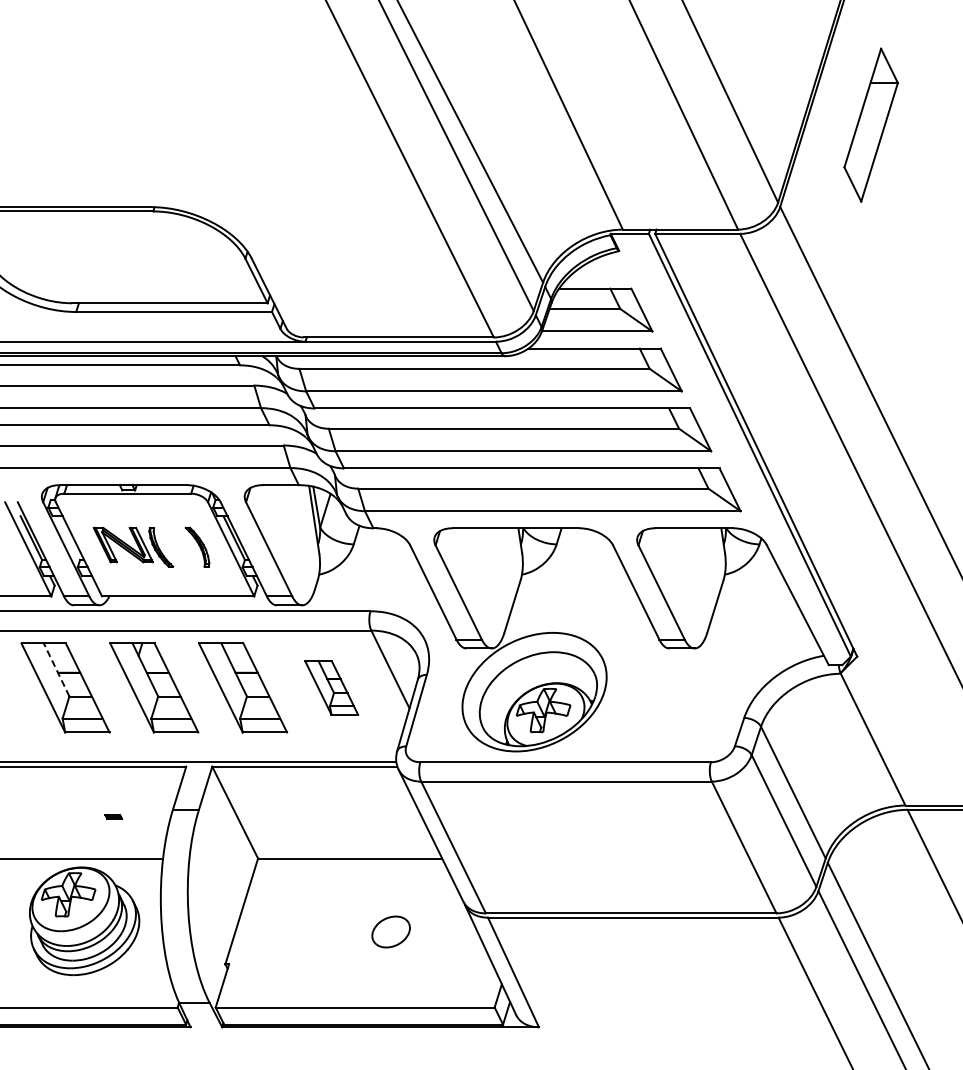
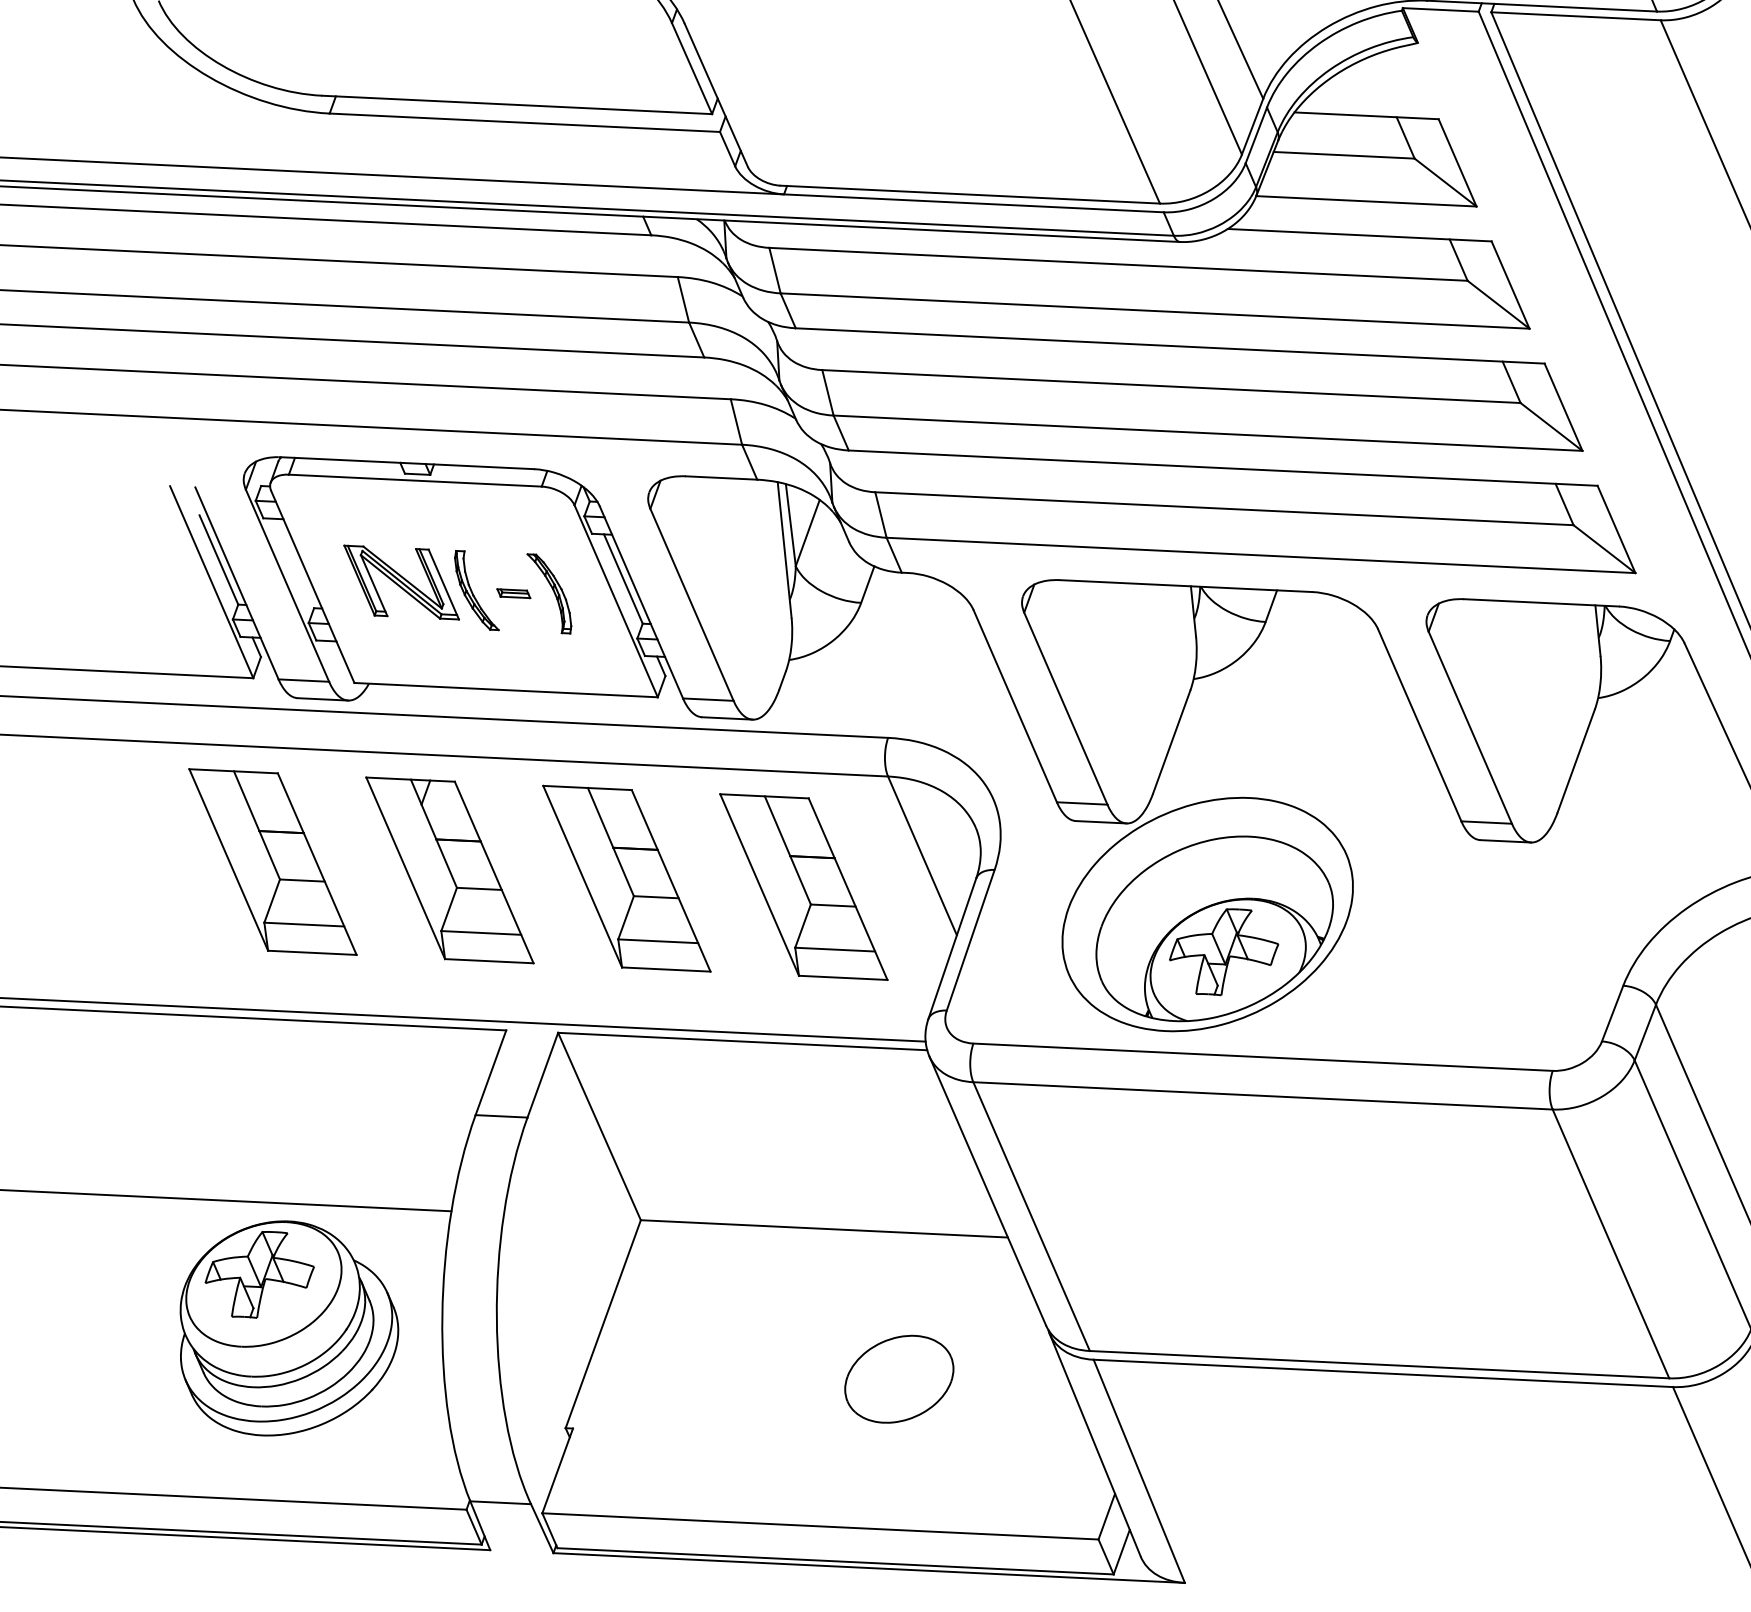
line: (56, 669) -> (256, 824), dashed -> solid
part: (331, 687) -> (803, 886), size x1.67
part: (113, 816) -> (513, 592), moved
part: (390, 931) -> (897, 1378), size x1.43

